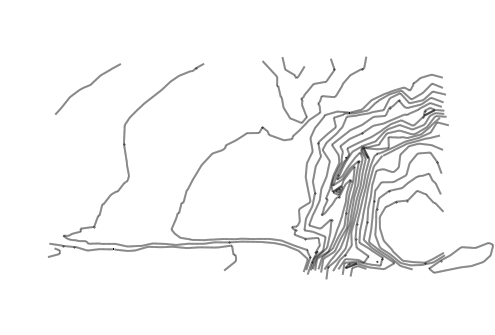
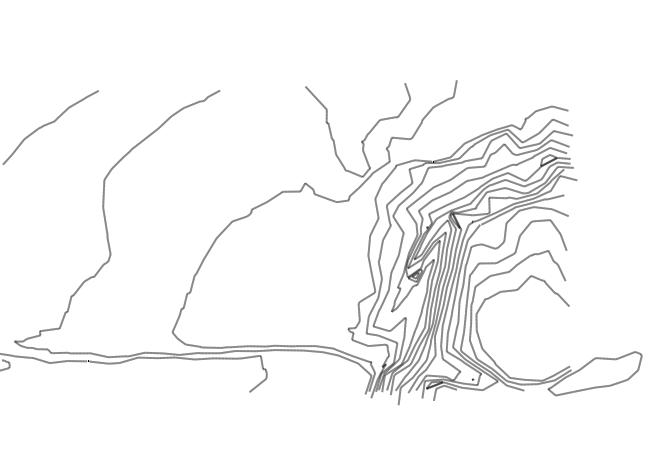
curve: (290, 71) -> (346, 101), removed

